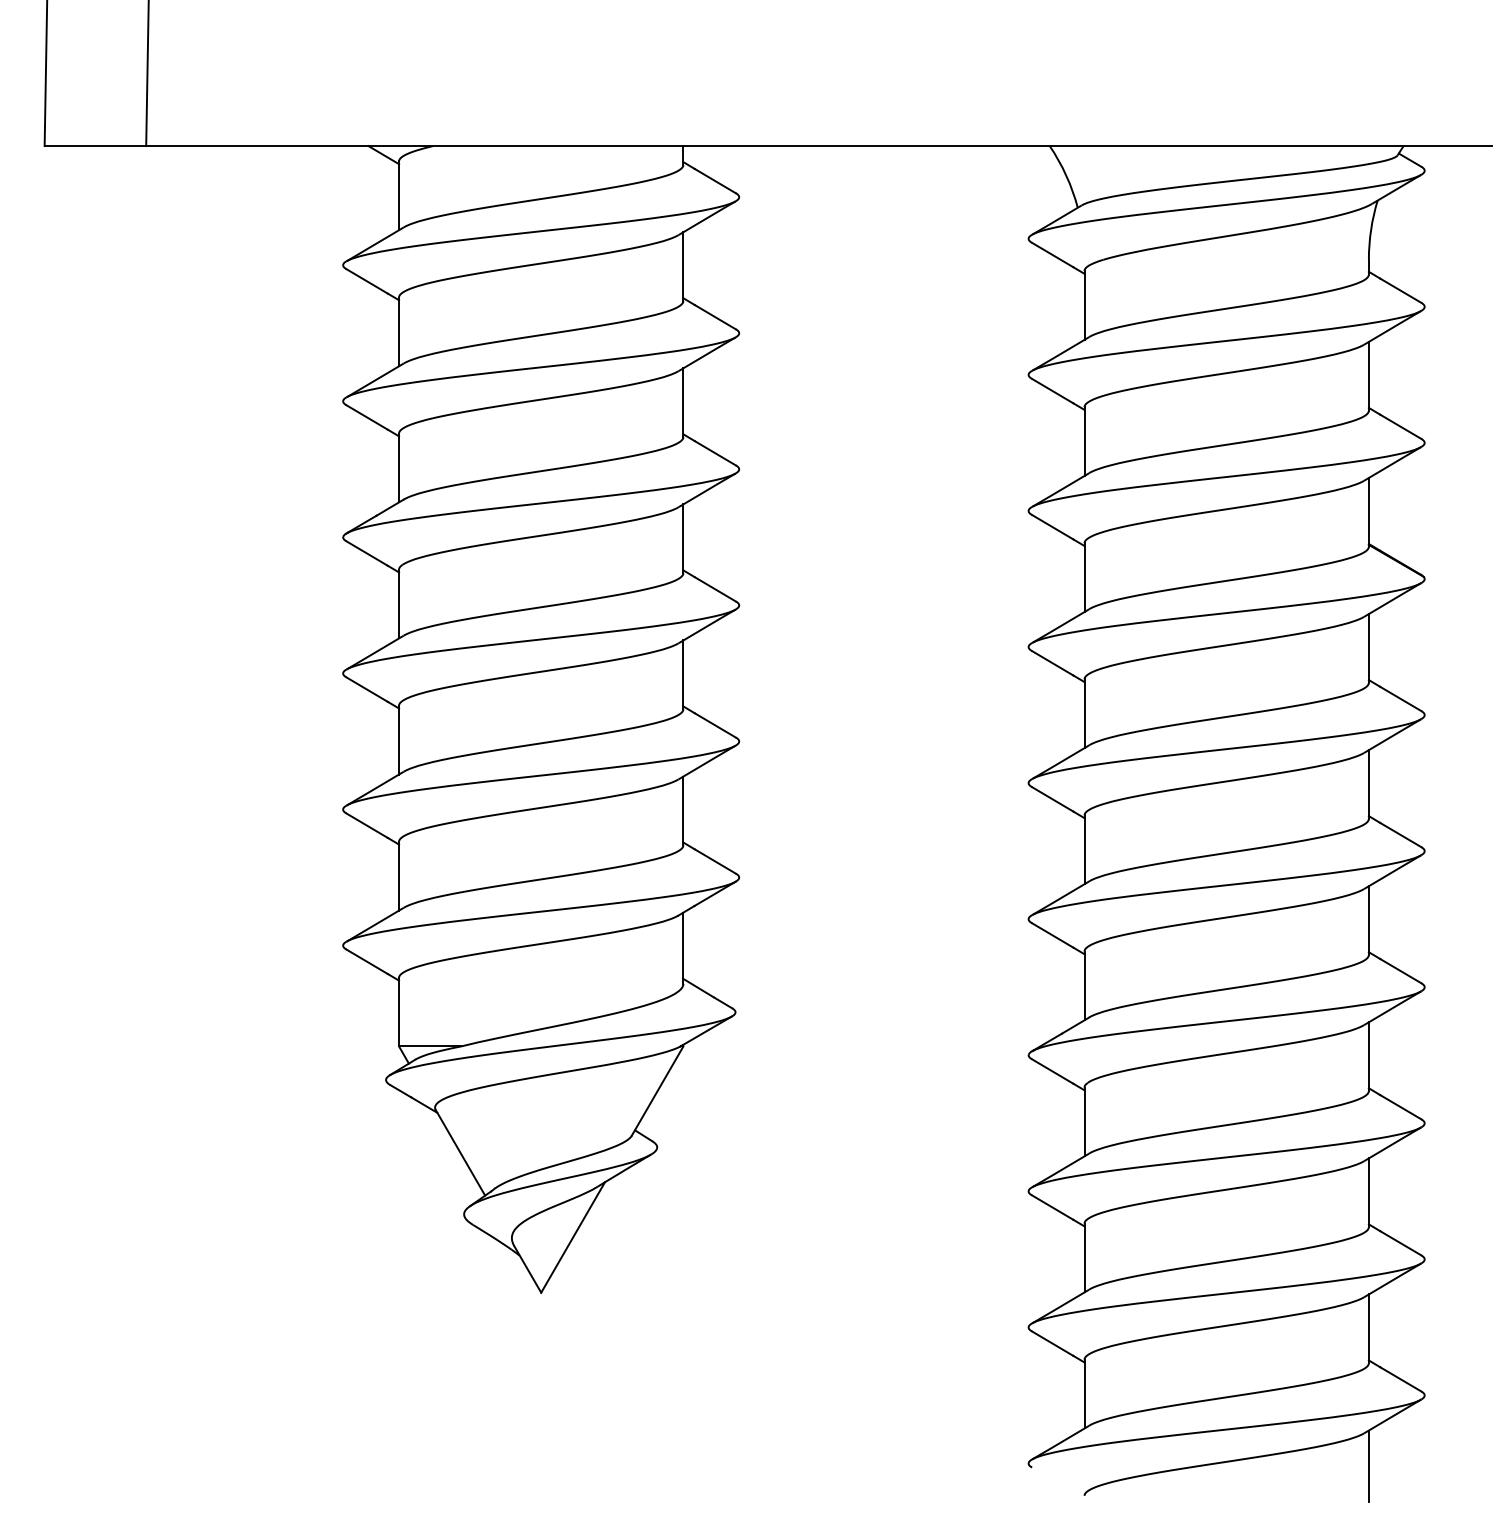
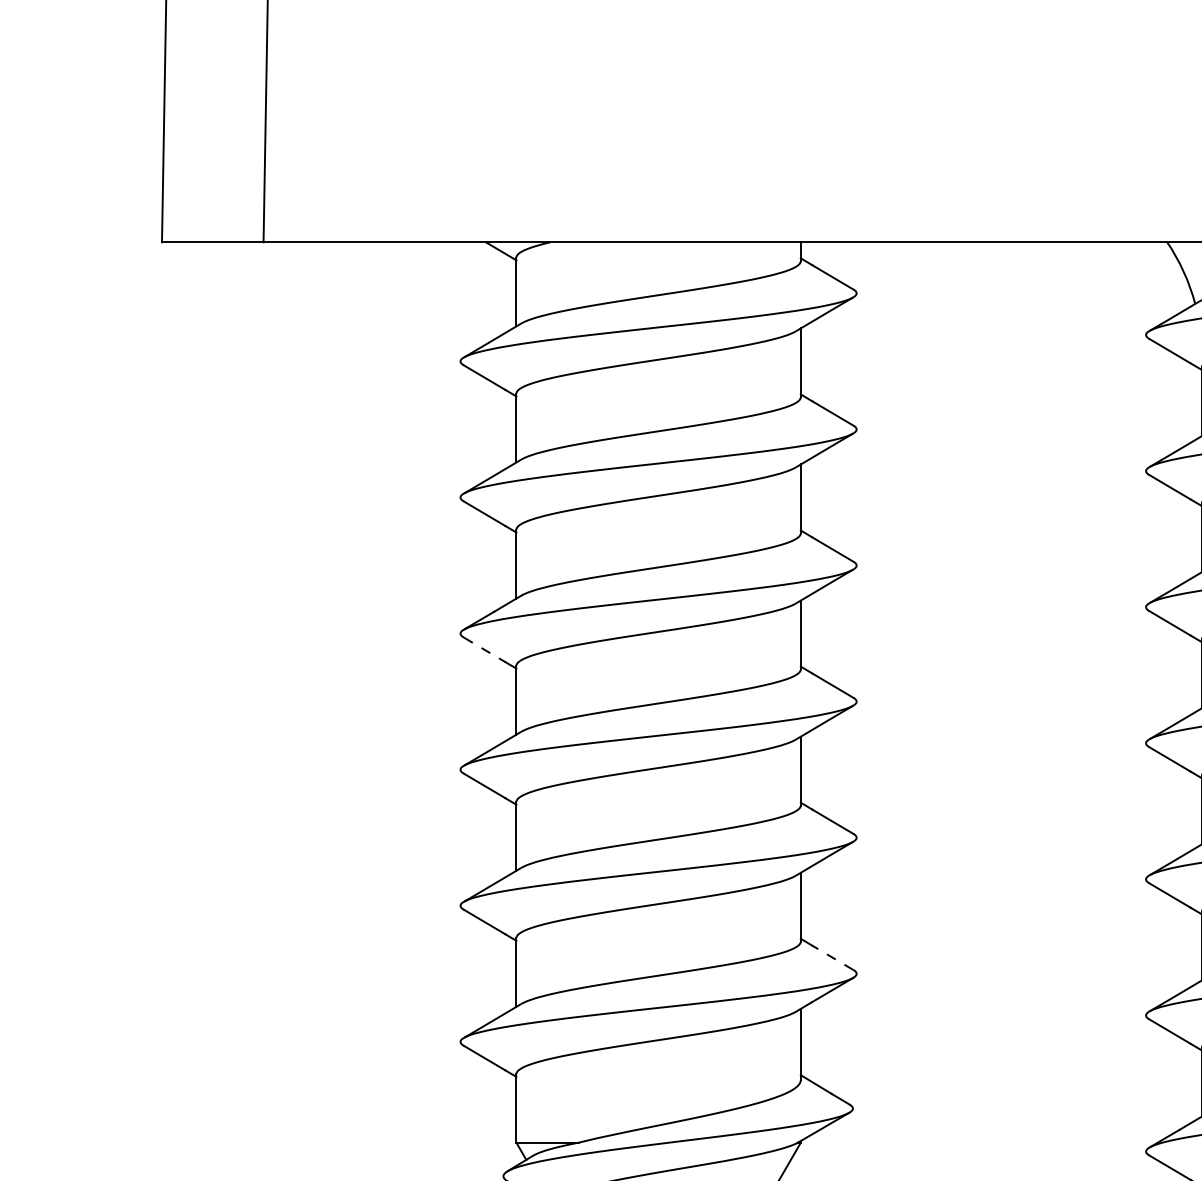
line: (367, 553) -> (484, 649), solid -> dashed
line: (715, 861) -> (832, 957), solid -> dashed

